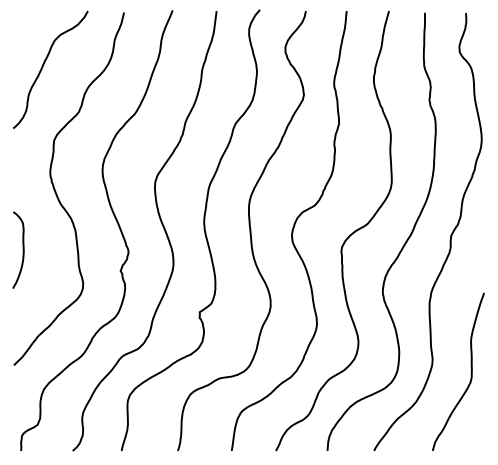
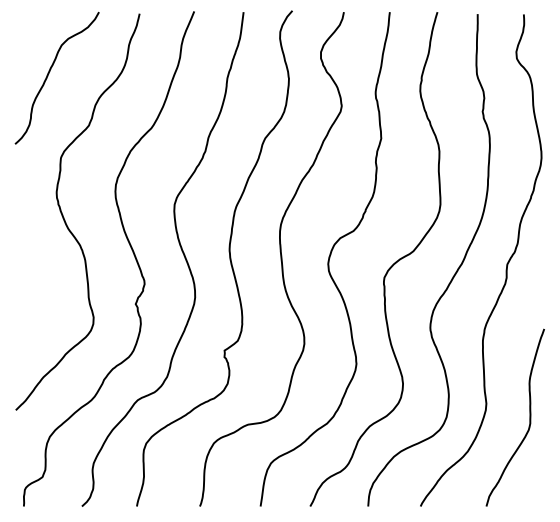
curve: (22, 248) -> (25, 278), removed

